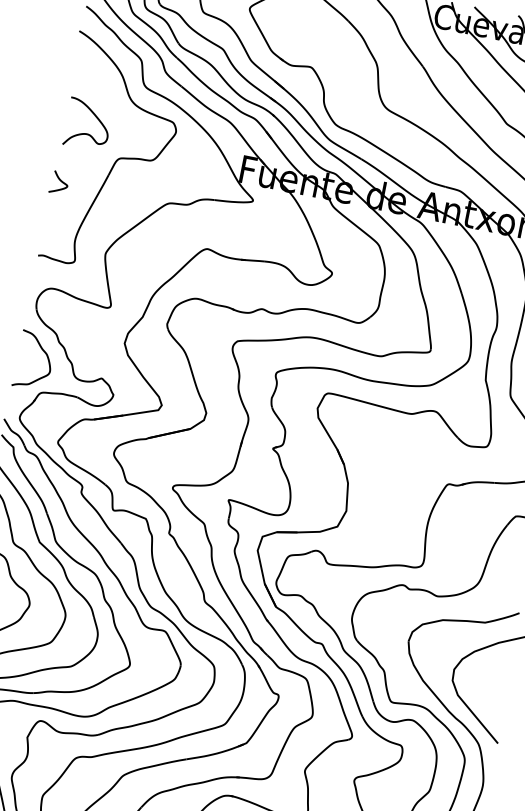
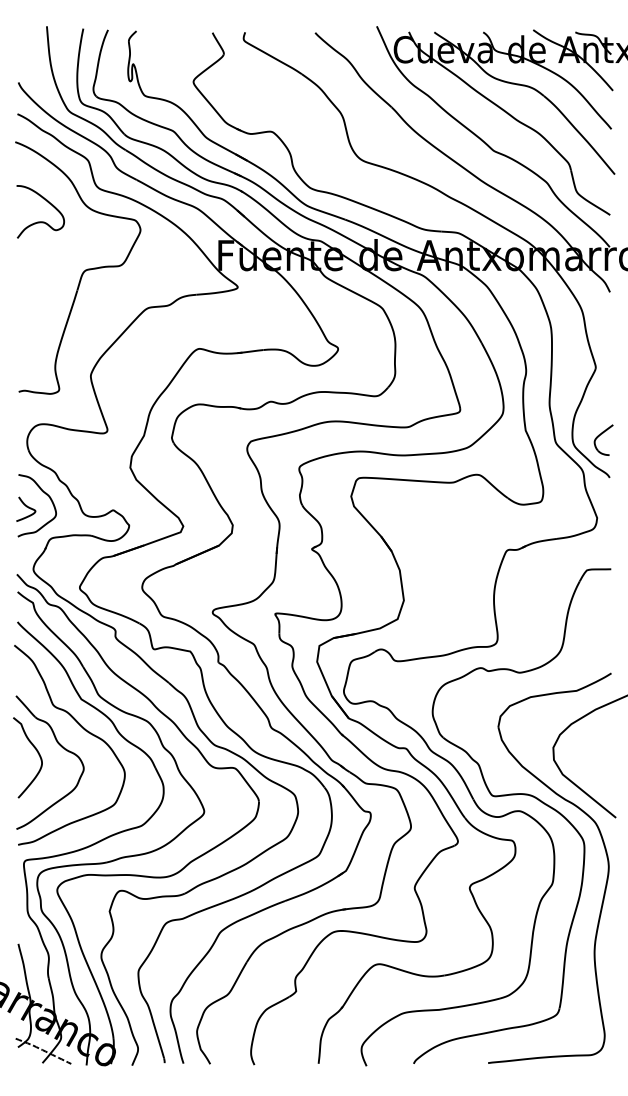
curve: (86, 133) -> (40, 221), moved
curve: (60, 181) -> (26, 507), moved

